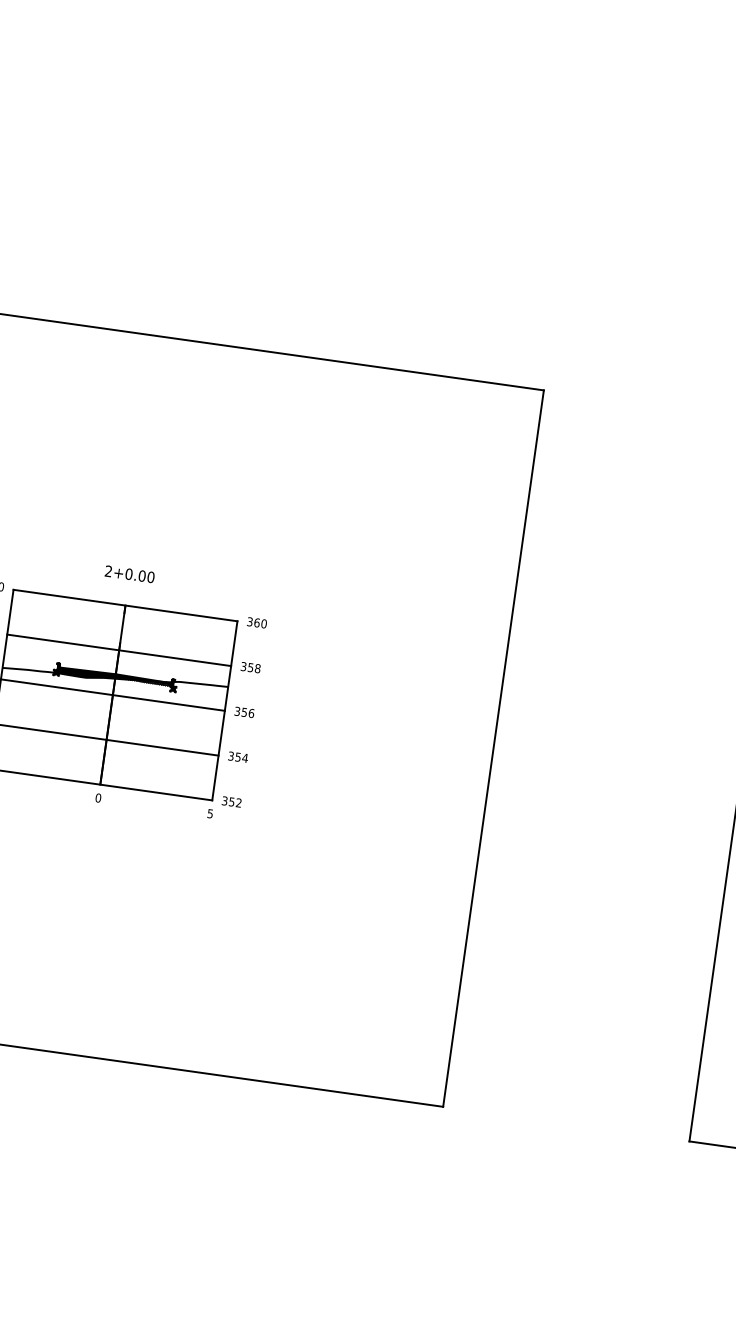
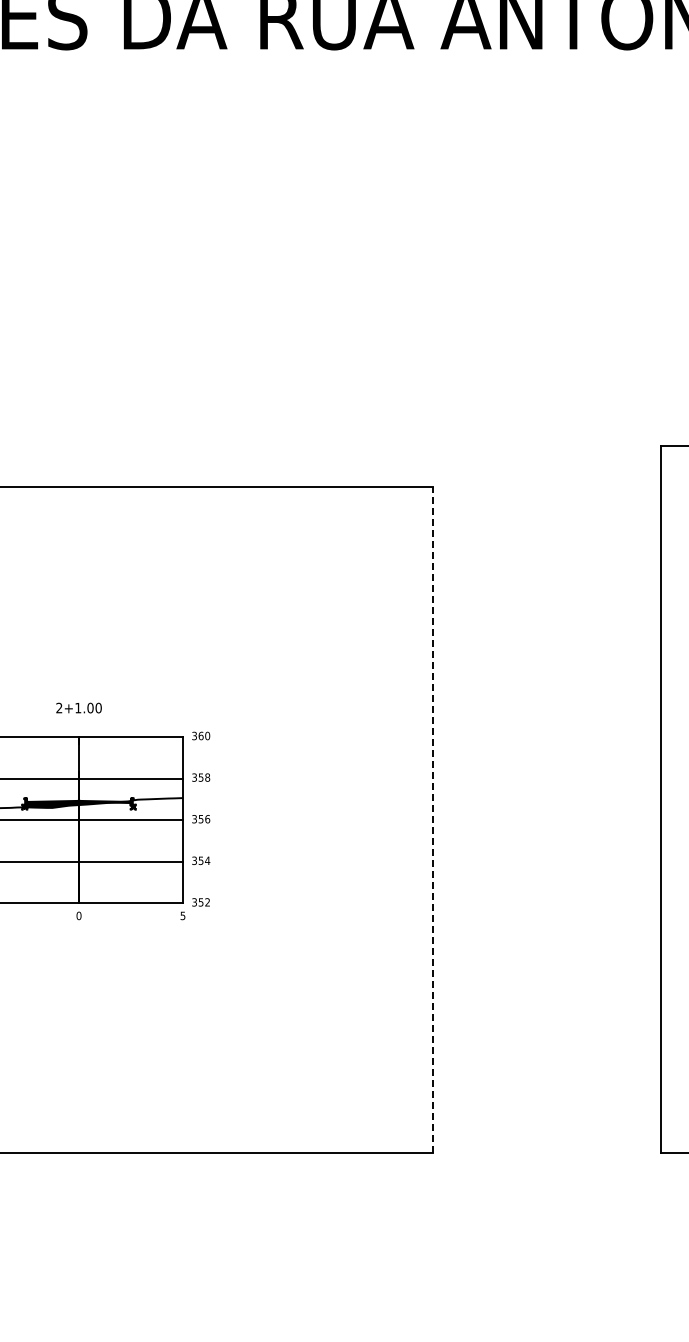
text: (129, 573) -> (78, 707), 2+0.00 -> 2+1.00
hatch: (143, 681) -> (105, 803), removed
line: (493, 748) -> (432, 820), solid -> dashed

